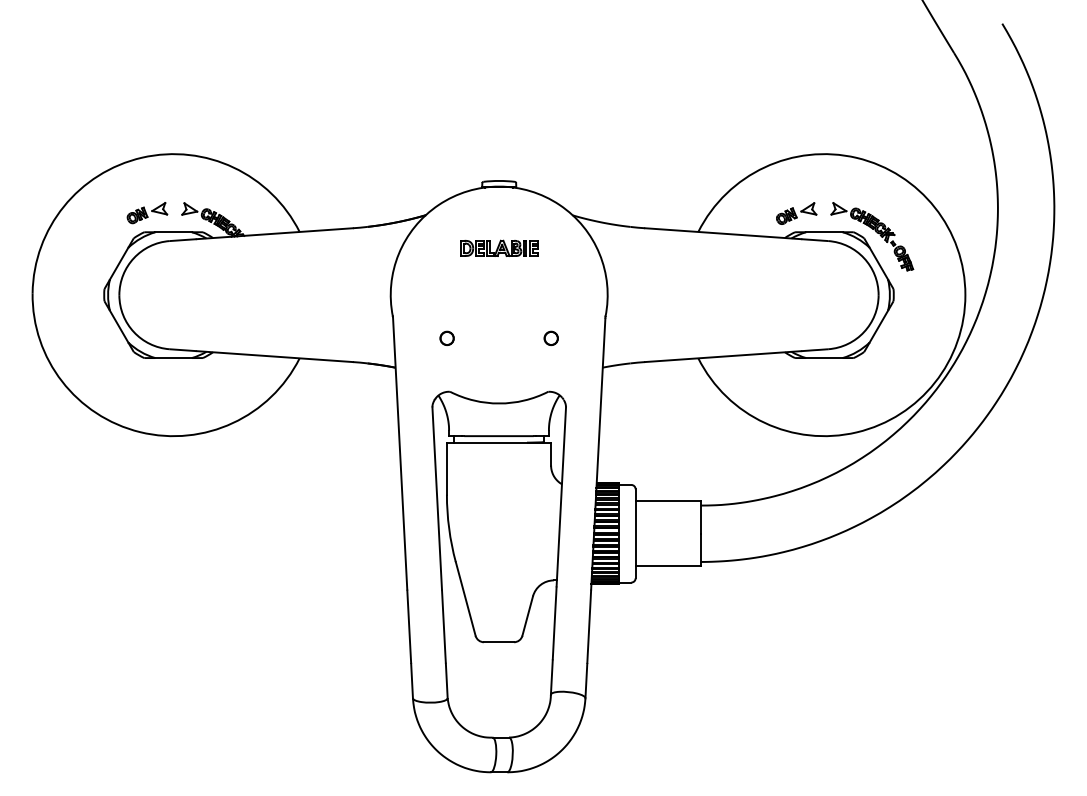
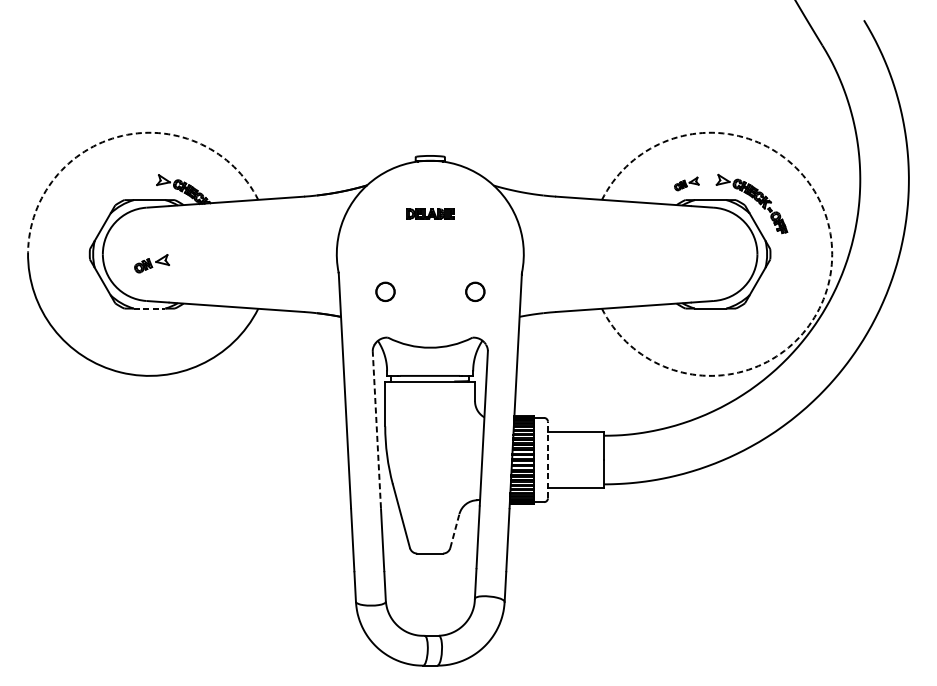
arc: (142, 157) -> (122, 135), solid -> dashed
part: (147, 213) -> (152, 264), moved
part: (796, 213) -> (686, 183), size x0.7
part: (499, 247) -> (430, 213), size x0.7
arc: (965, 295) -> (832, 254), solid -> dashed
circle: (446, 337) -> (384, 290), size x1.6
circle: (550, 337) -> (474, 290), size x1.6
line: (174, 358) -> (150, 308), solid -> dashed
line: (437, 498) -> (377, 429), solid -> dashed
line: (635, 533) -> (547, 459), solid -> dashed
line: (527, 615) -> (454, 530), solid -> dashed

